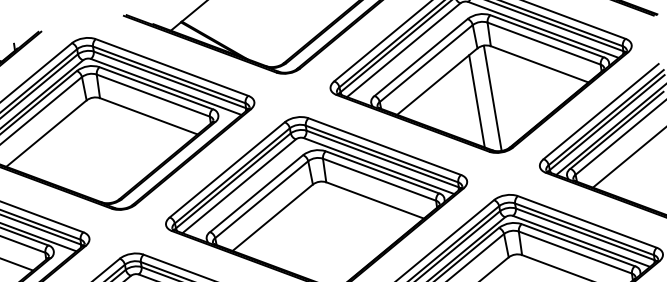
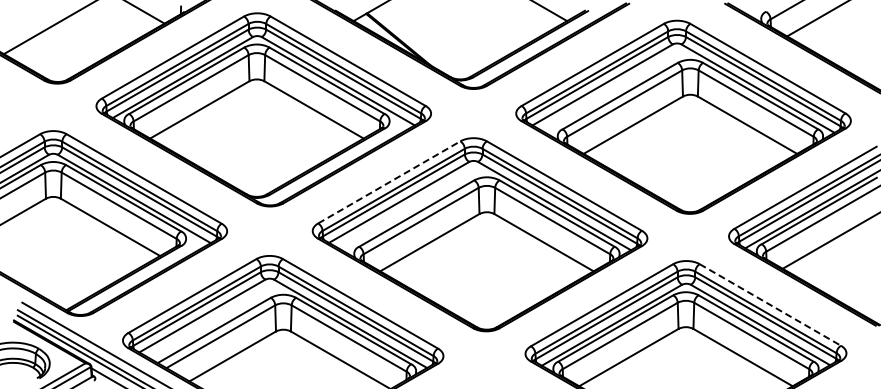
line: (492, 98) -> (690, 153), removed
line: (476, 101) -> (672, 153), removed
line: (227, 169) -> (389, 182), solid -> dashed
line: (587, 221) -> (770, 304), solid -> dashed

